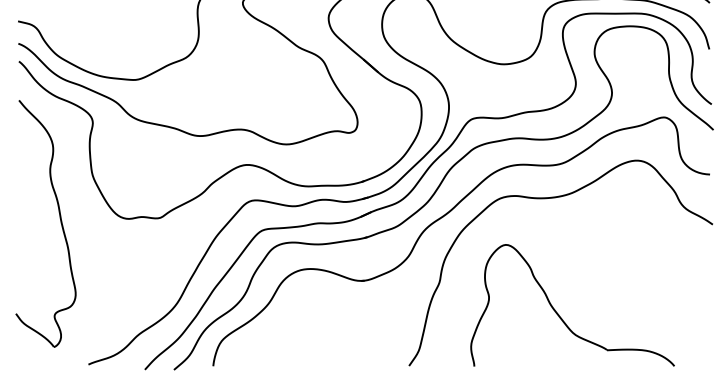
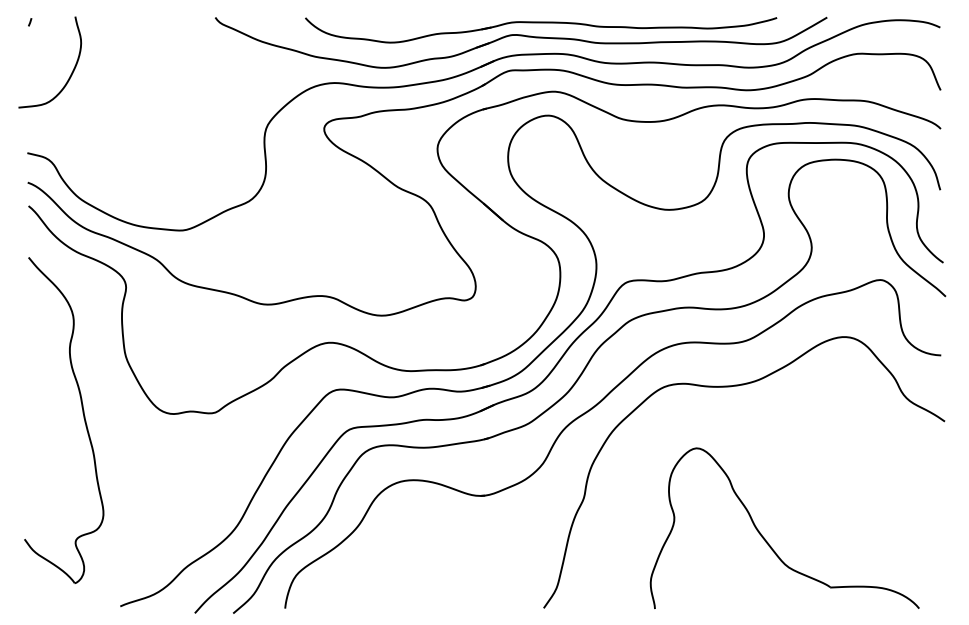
part: (560, 316) -> (768, 542), moved

